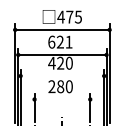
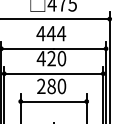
text: (59, 41) -> (50, 32), 621 -> 444
line: (62, 76) -> (53, 74), added
line: (61, 99) -> (52, 101), added

